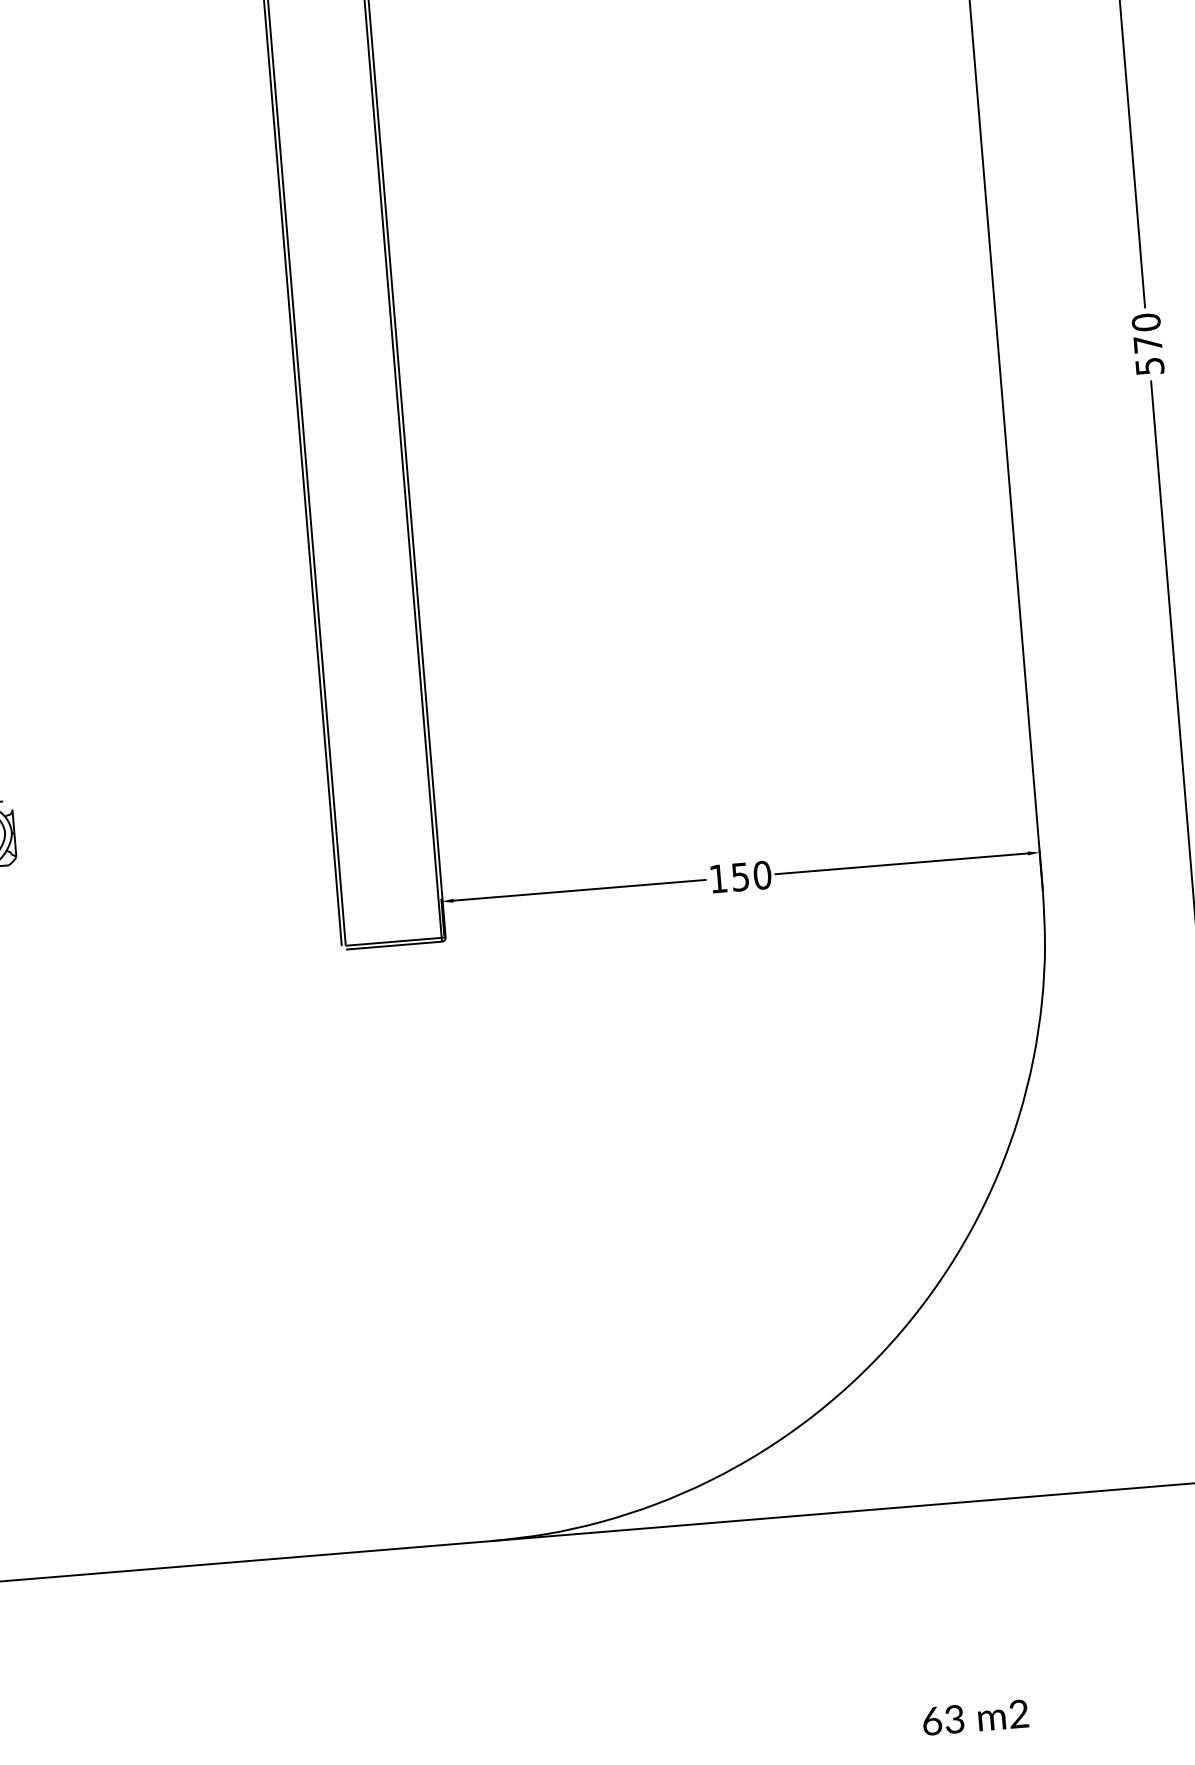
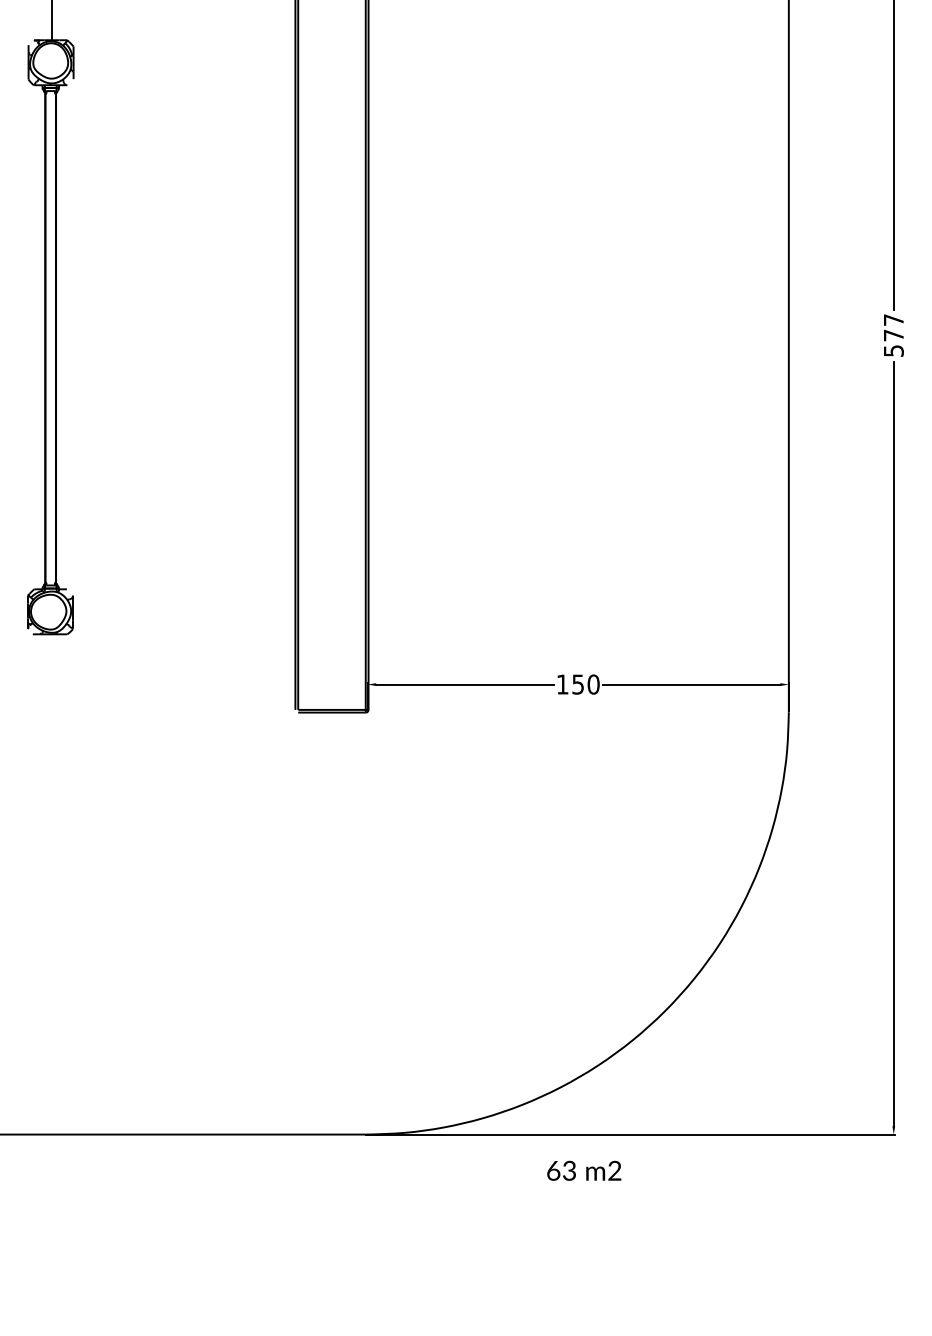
text: (1145, 323) -> (893, 320), 570 -> 577
text: (975, 1717) -> (584, 1170), moved

